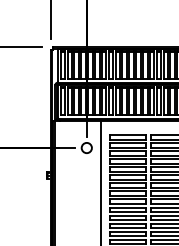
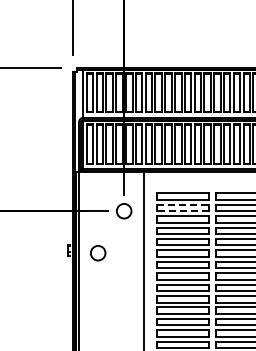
line: (128, 143) -> (183, 204), solid -> dashed
line: (127, 148) -> (182, 211), solid -> dashed
circle: (68, 177) -> (98, 253), added

